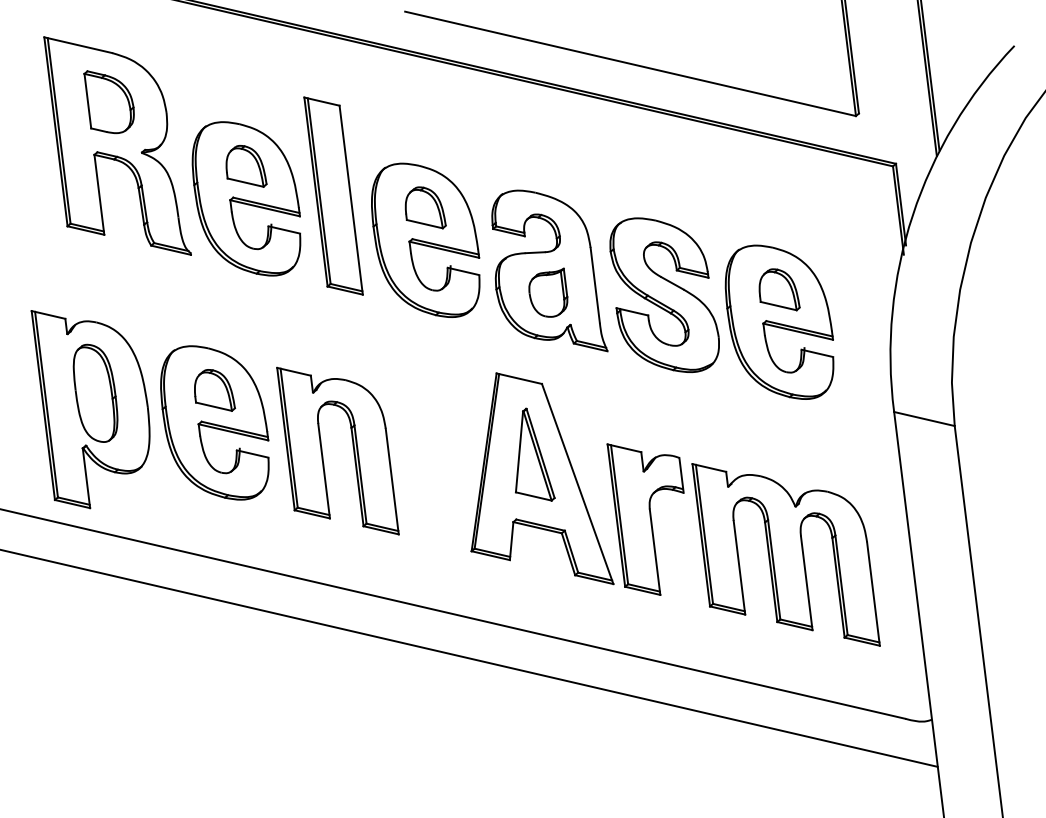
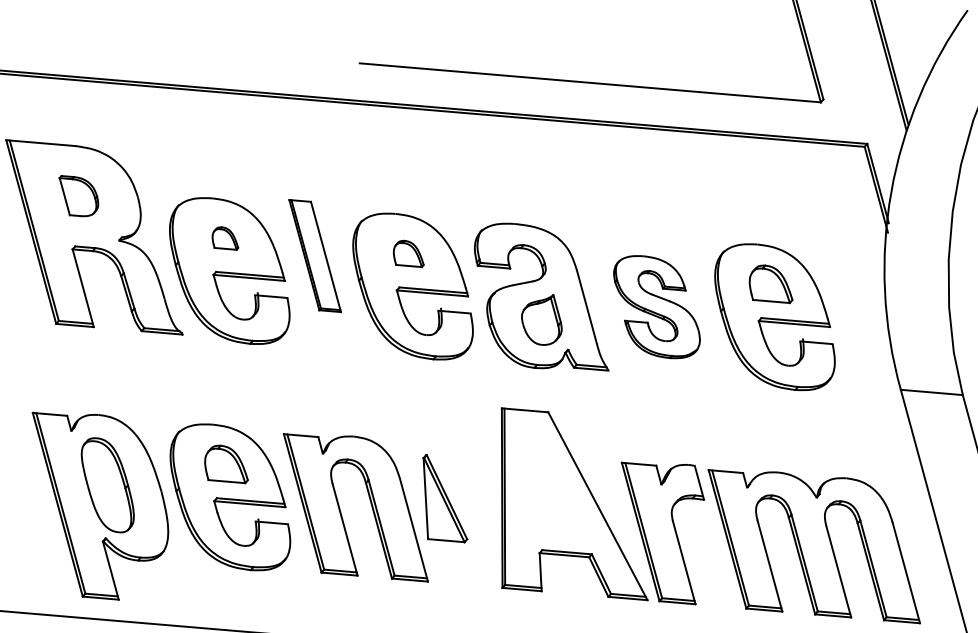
part: (108, 102) -> (79, 195), size x0.7
part: (246, 166) -> (224, 239), size x0.6
part: (333, 195) -> (315, 255), size x0.6
part: (425, 207) -> (407, 254), size x0.7
part: (664, 295) -> (656, 307), size x0.7
part: (535, 454) -> (442, 498), moved

